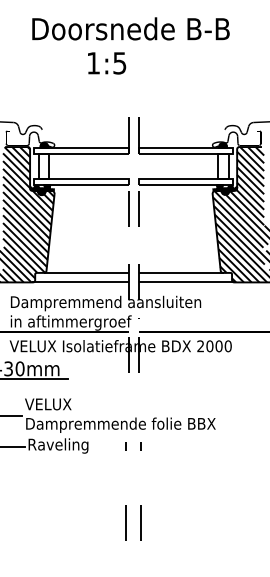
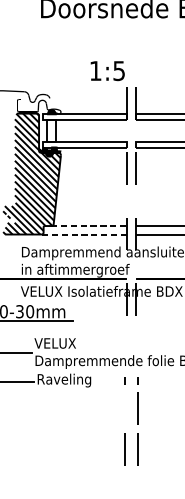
text: (107, 63) -> (108, 71), moved
line: (86, 272) -> (89, 225), solid -> dashed
line: (79, 282) -> (83, 234), solid -> dashed
line: (140, 476) -> (137, 407), added

